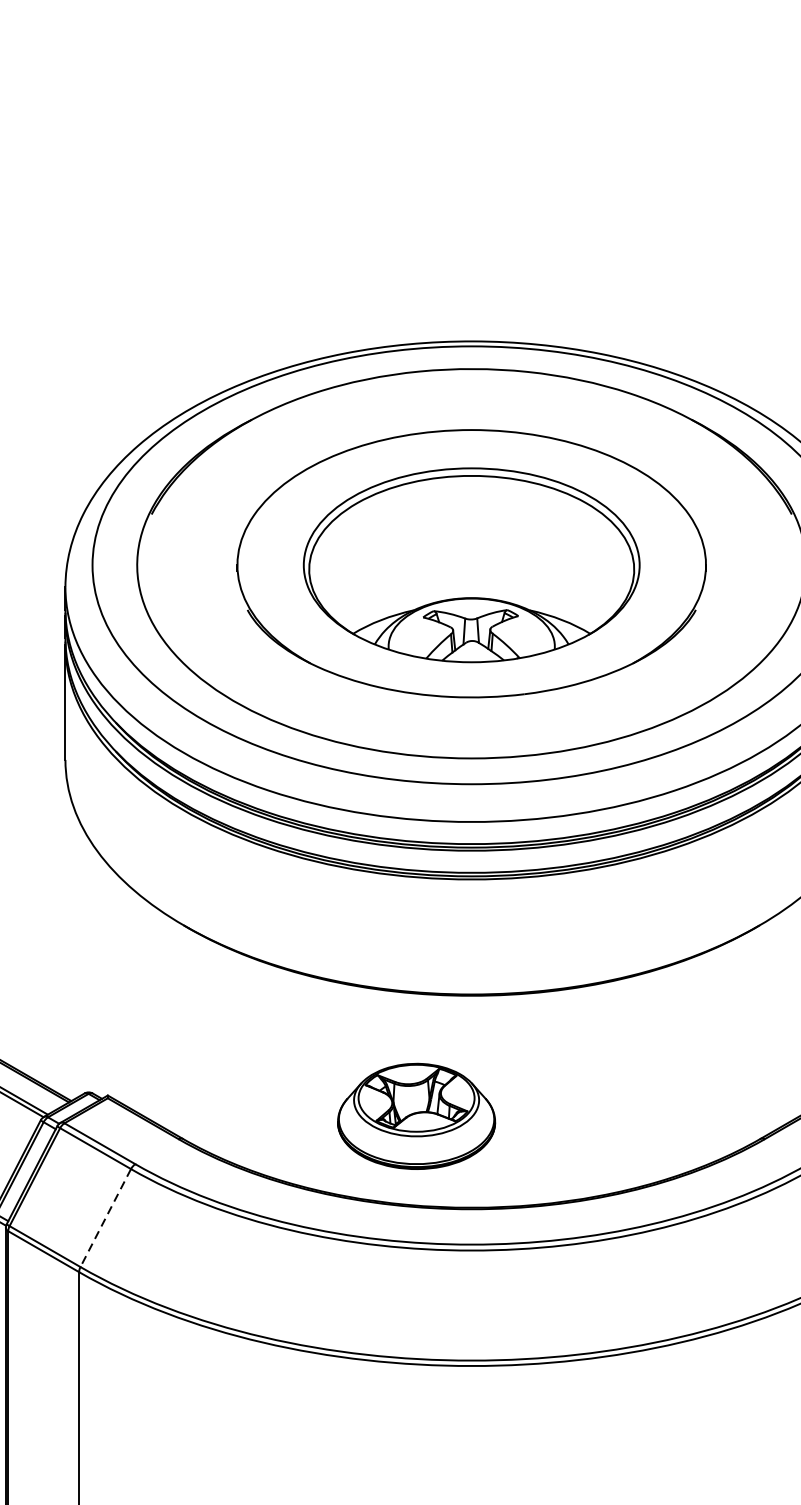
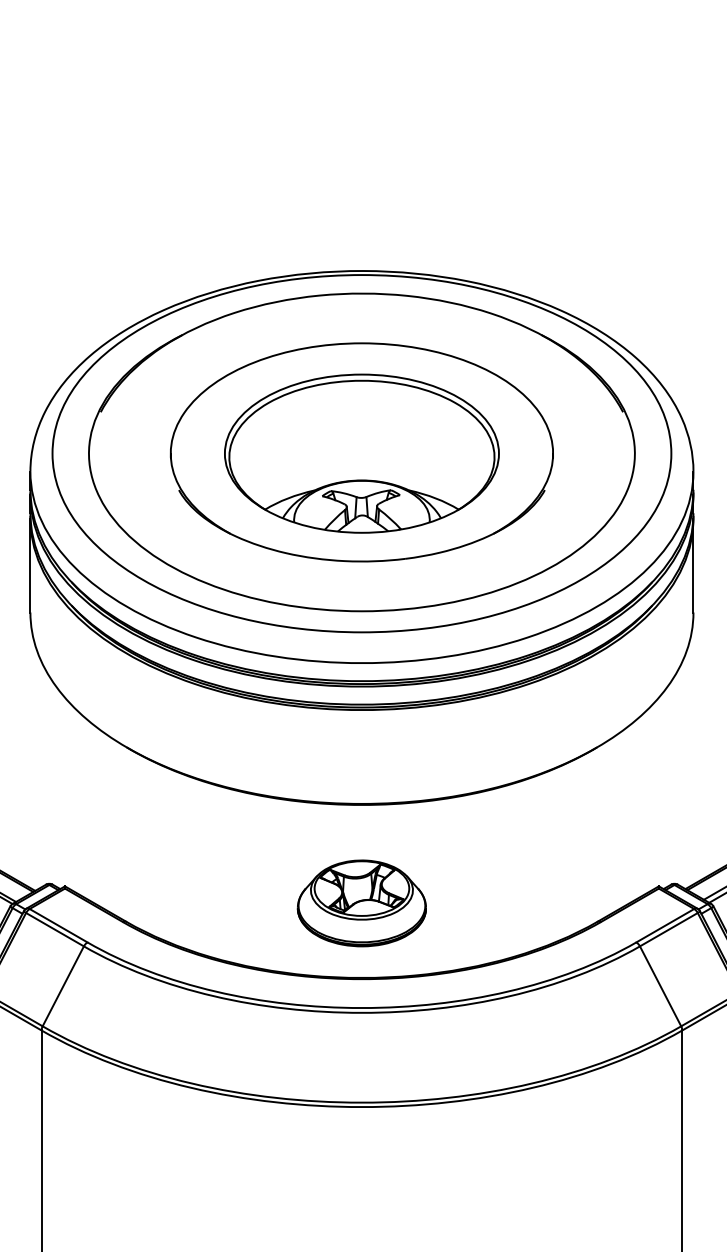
part: (416, 1116) -> (361, 903), moved
line: (105, 1218) -> (63, 986), dashed -> solid

